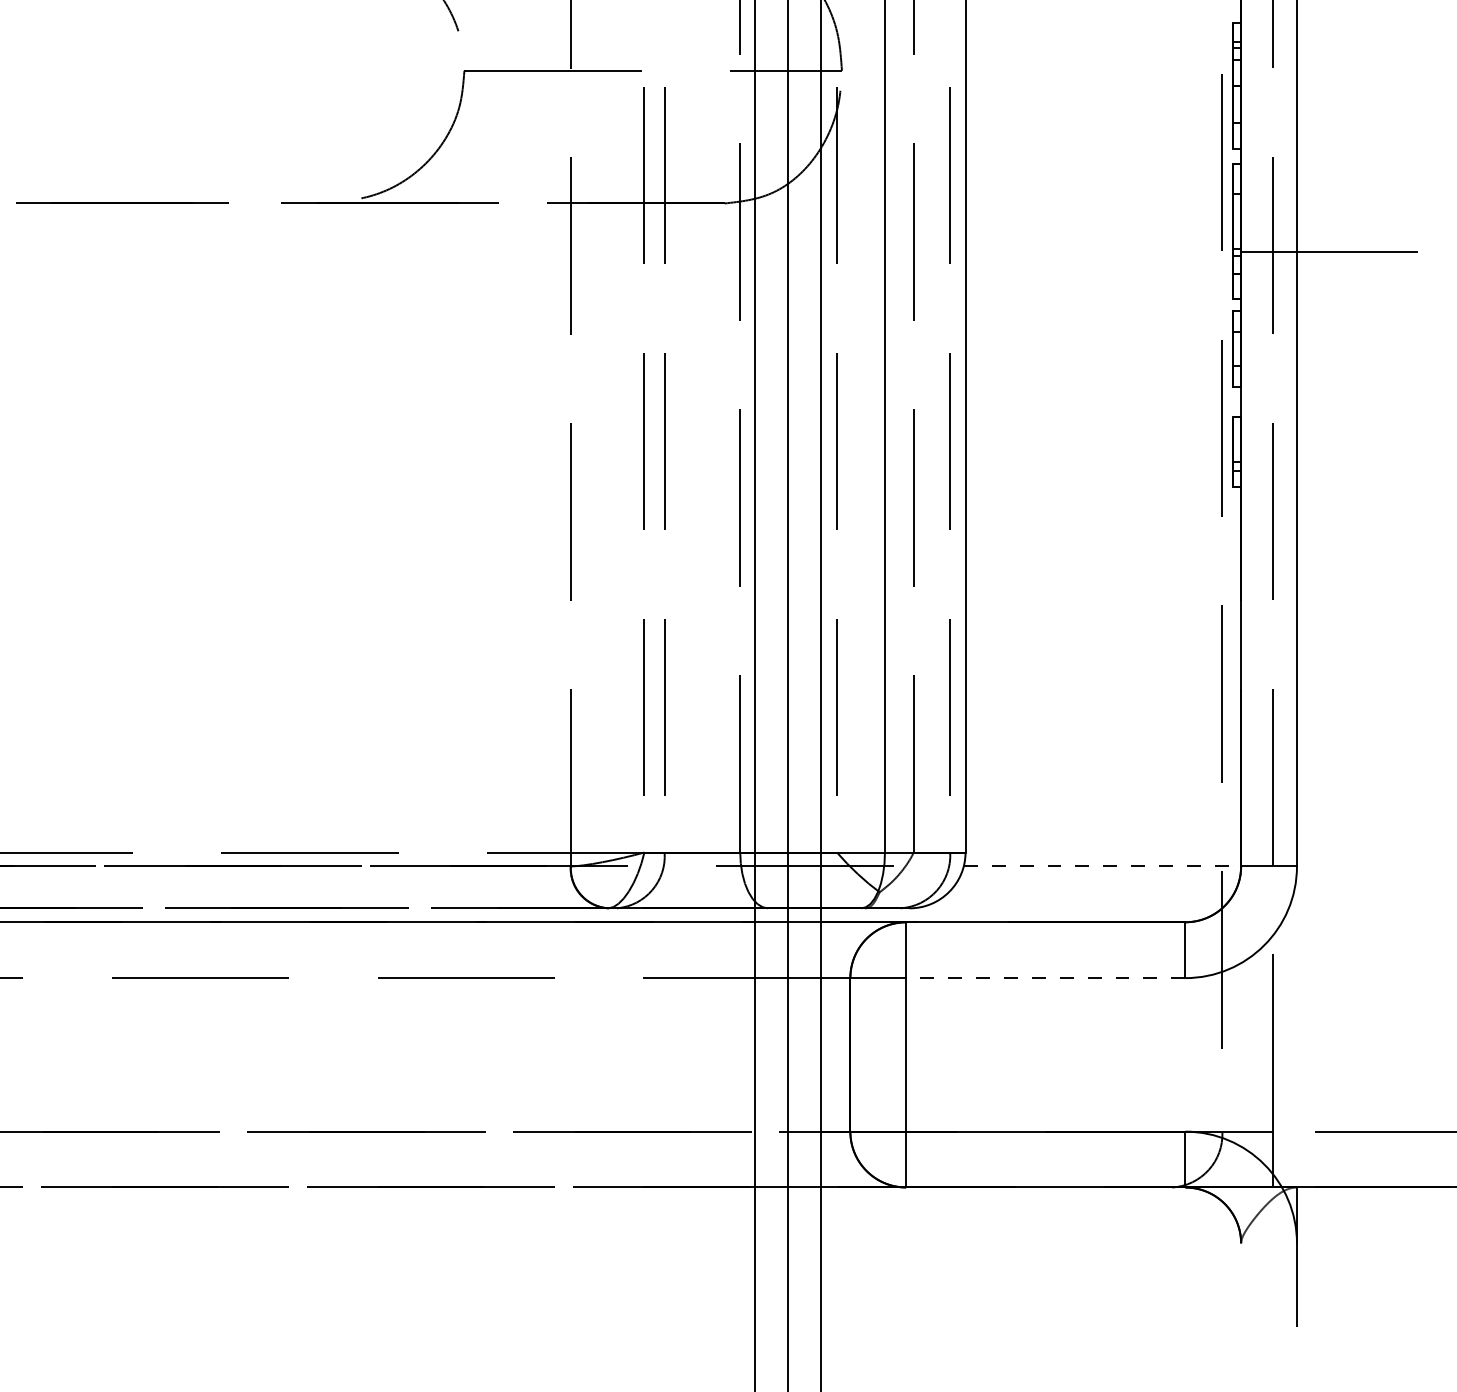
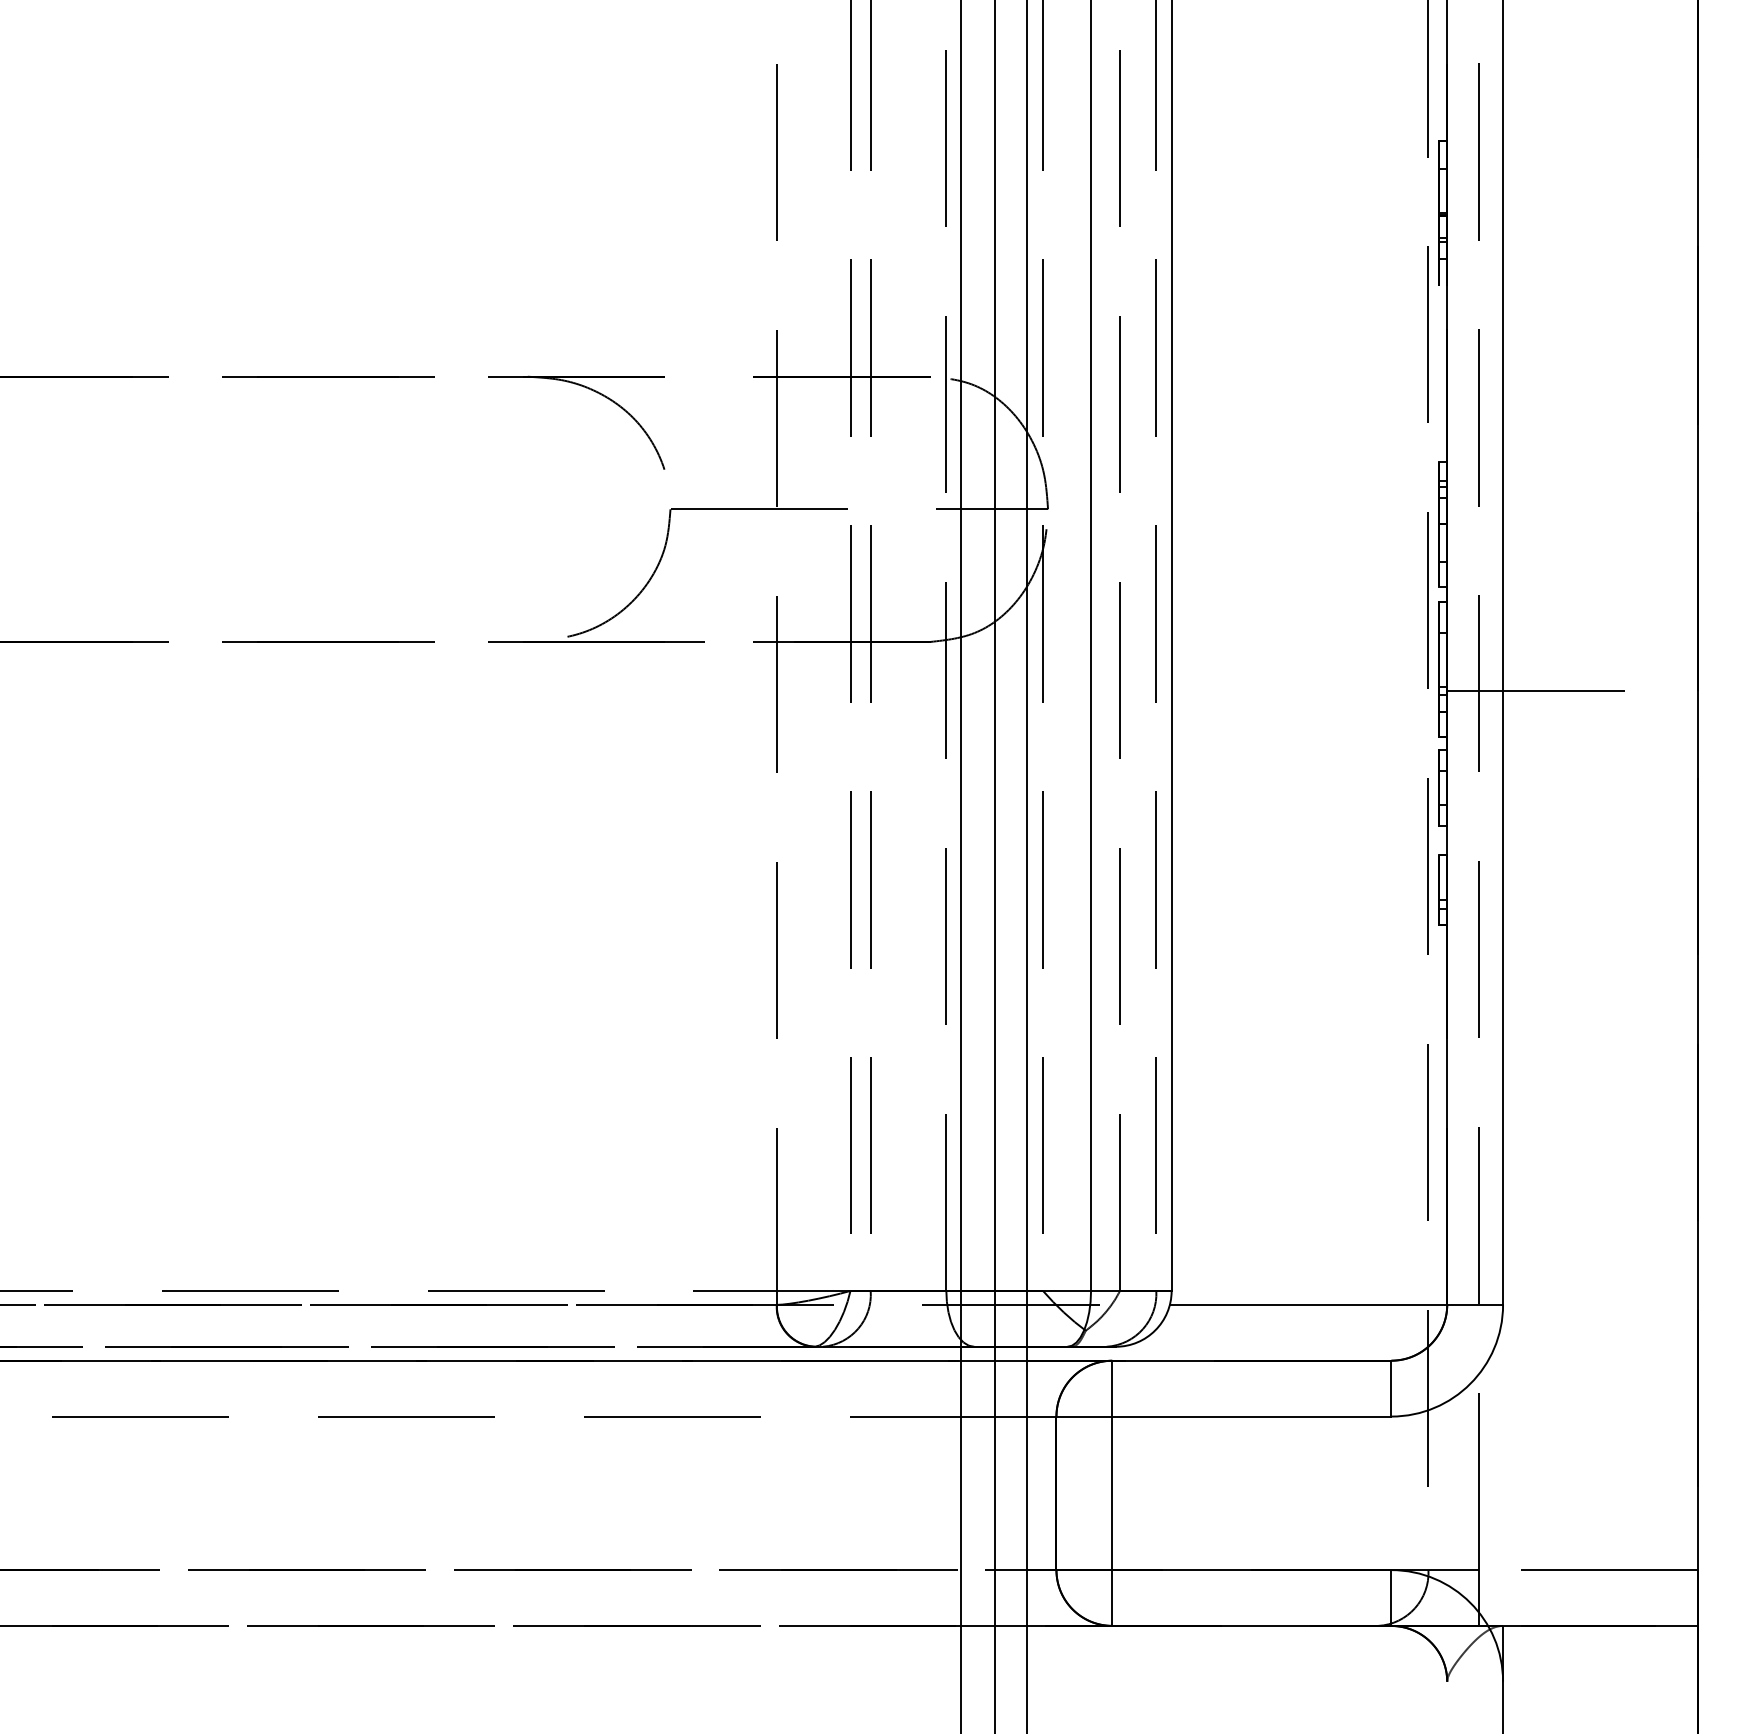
line: (1102, 866) -> (1308, 1304), dashed -> solid
line: (1045, 978) -> (1251, 1416), dashed -> solid

